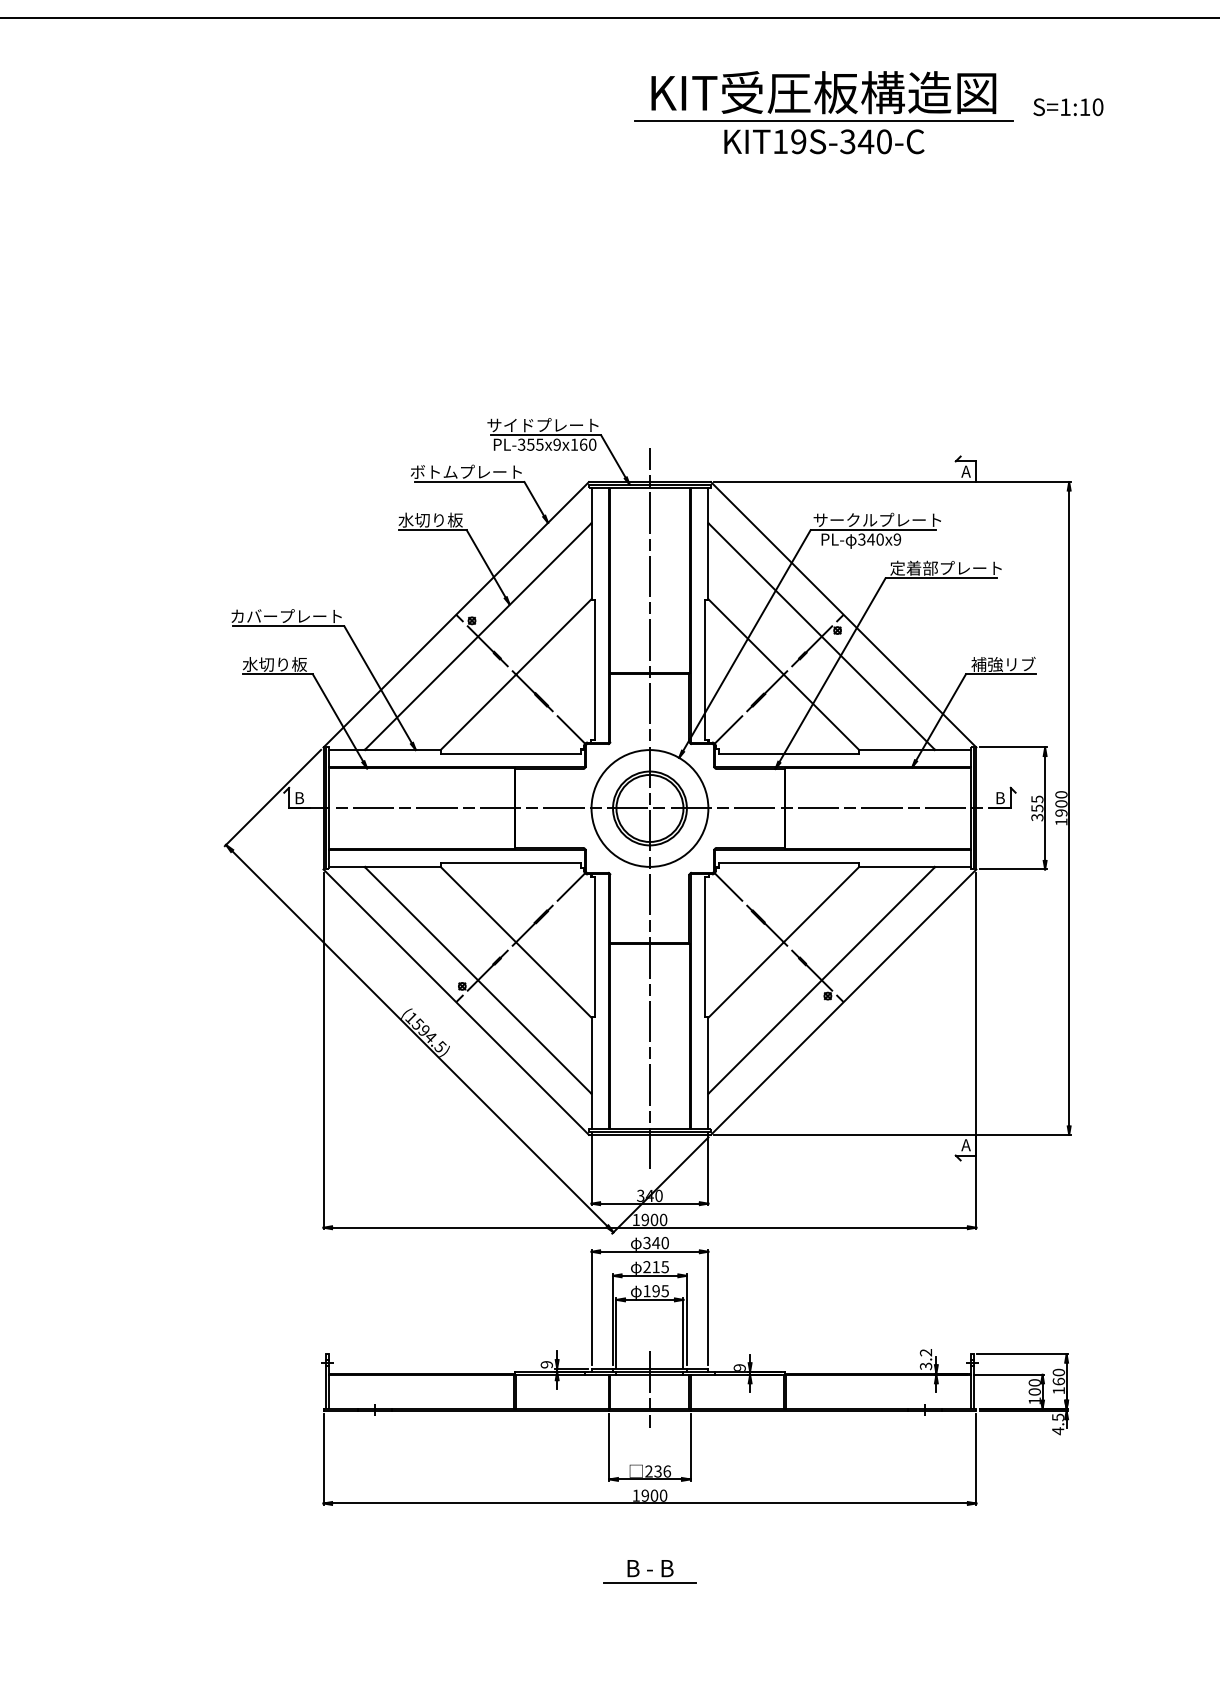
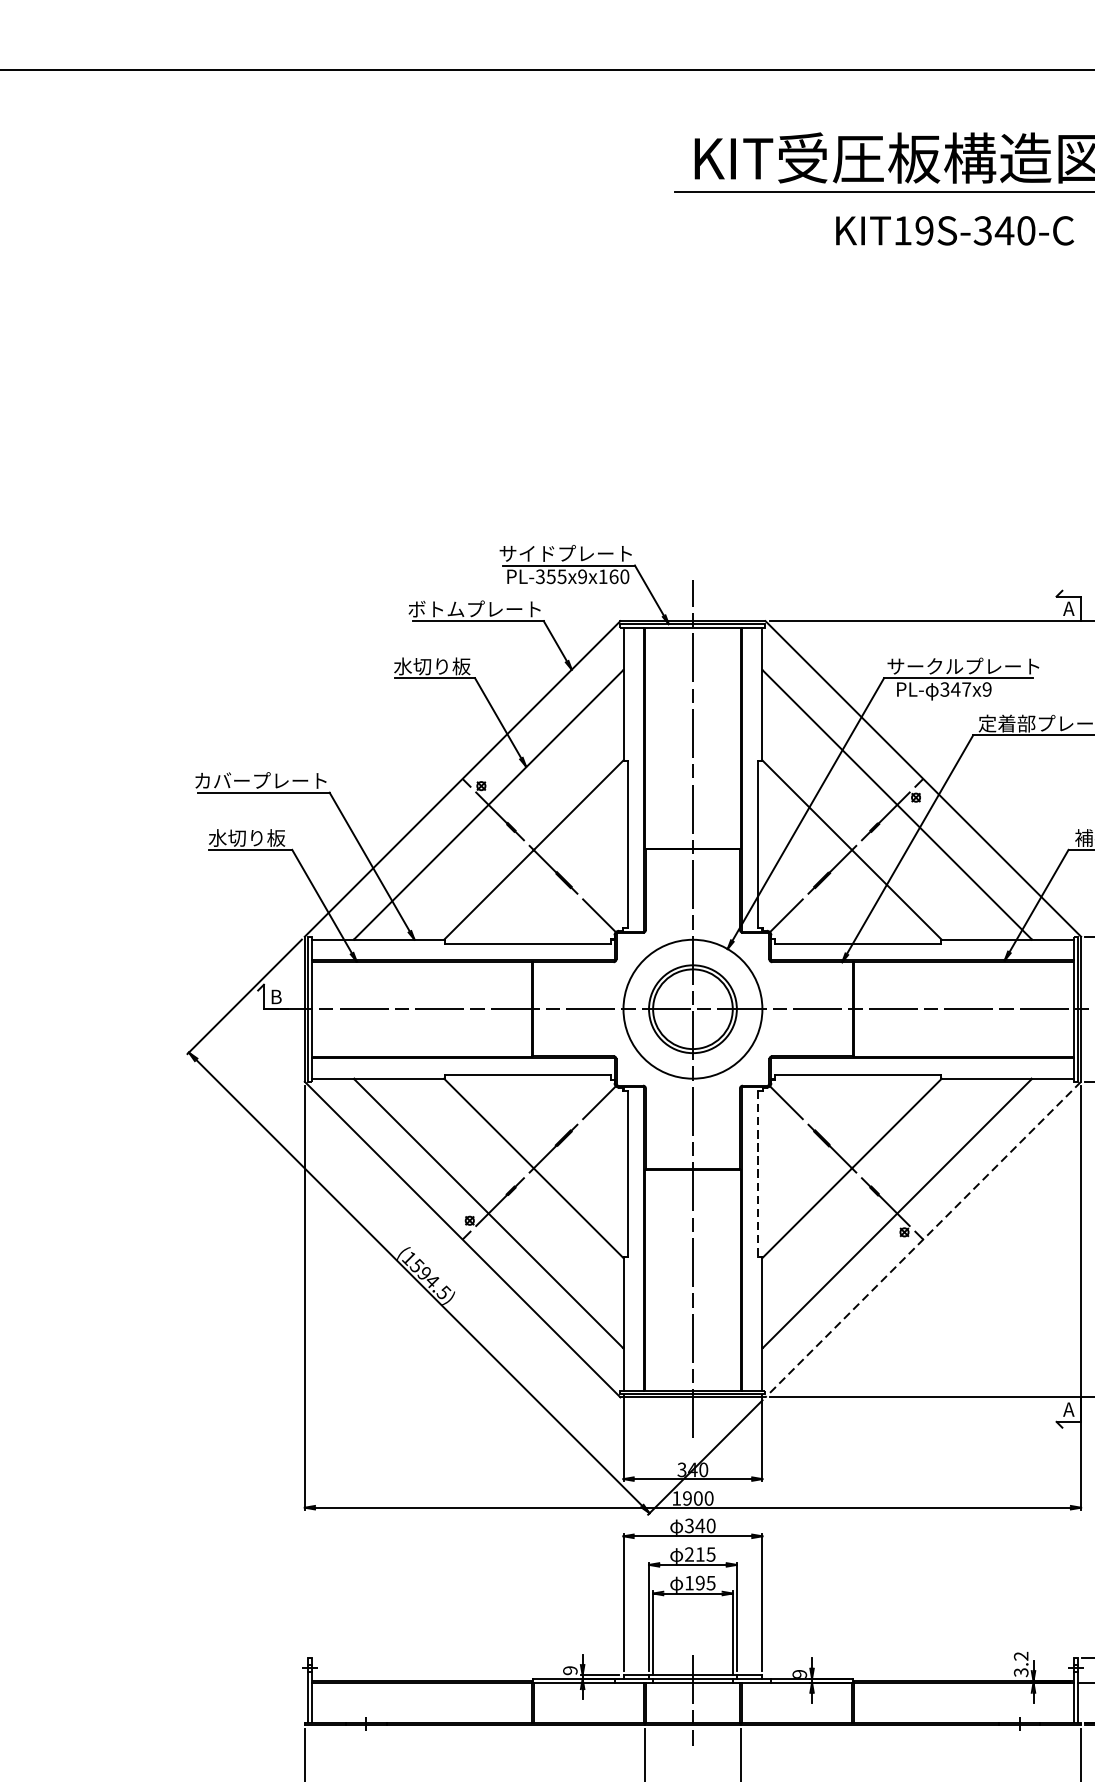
text: (824, 141) -> (955, 230), moved
text: (879, 539) -> (965, 689), 340x9 -> 347x9
line: (704, 947) -> (757, 1174), solid -> dashed
line: (843, 1002) -> (923, 1239), solid -> dashed

